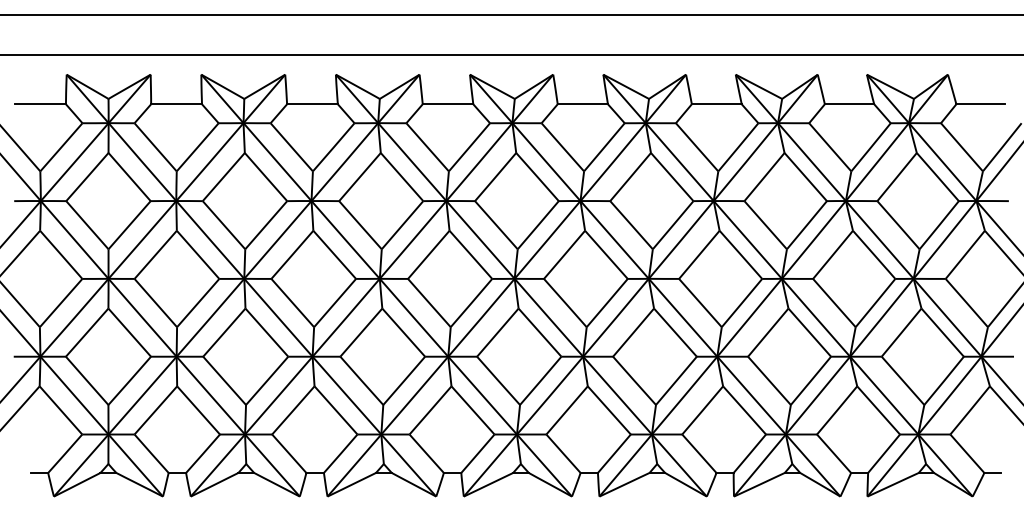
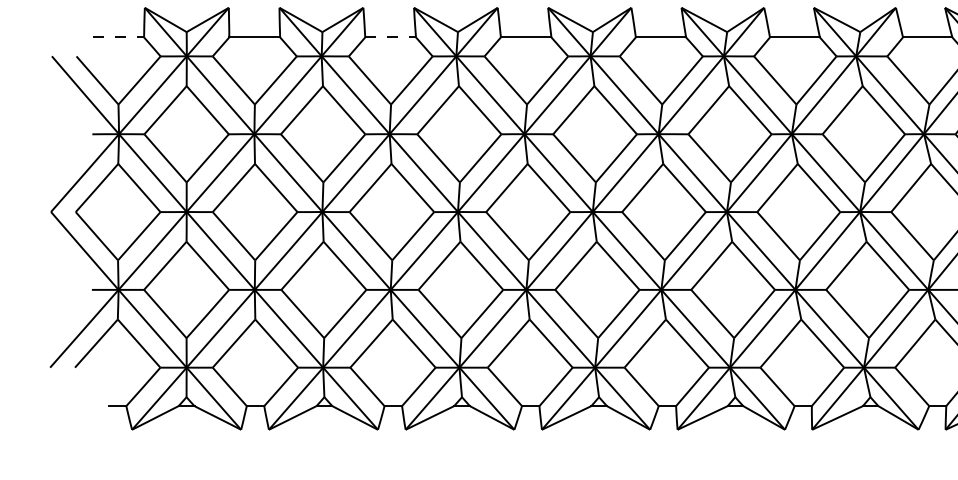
line: (41, 104) -> (119, 37), solid -> dashed
line: (312, 104) -> (390, 37), solid -> dashed

